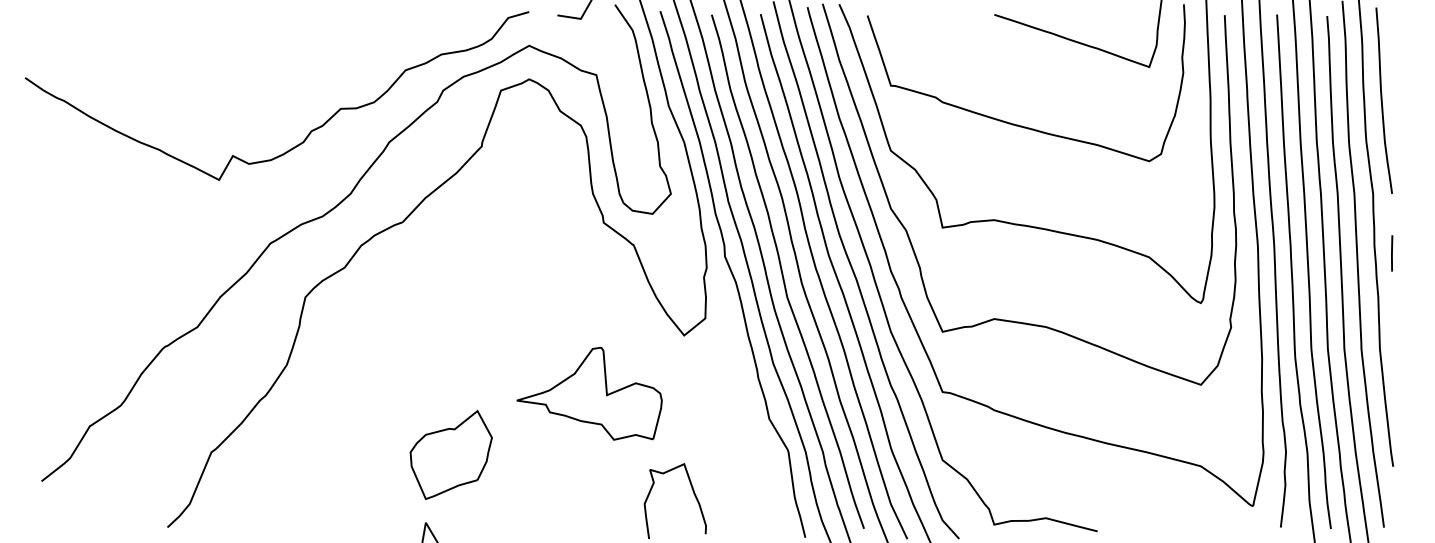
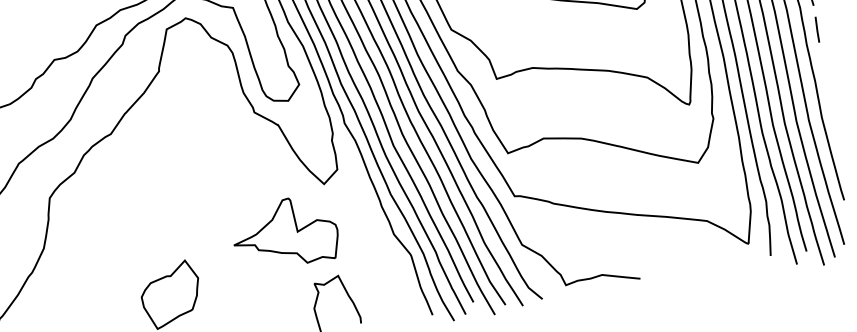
line: (1392, 253) -> (817, 29), moved
part: (589, 393) -> (285, 232), moved

